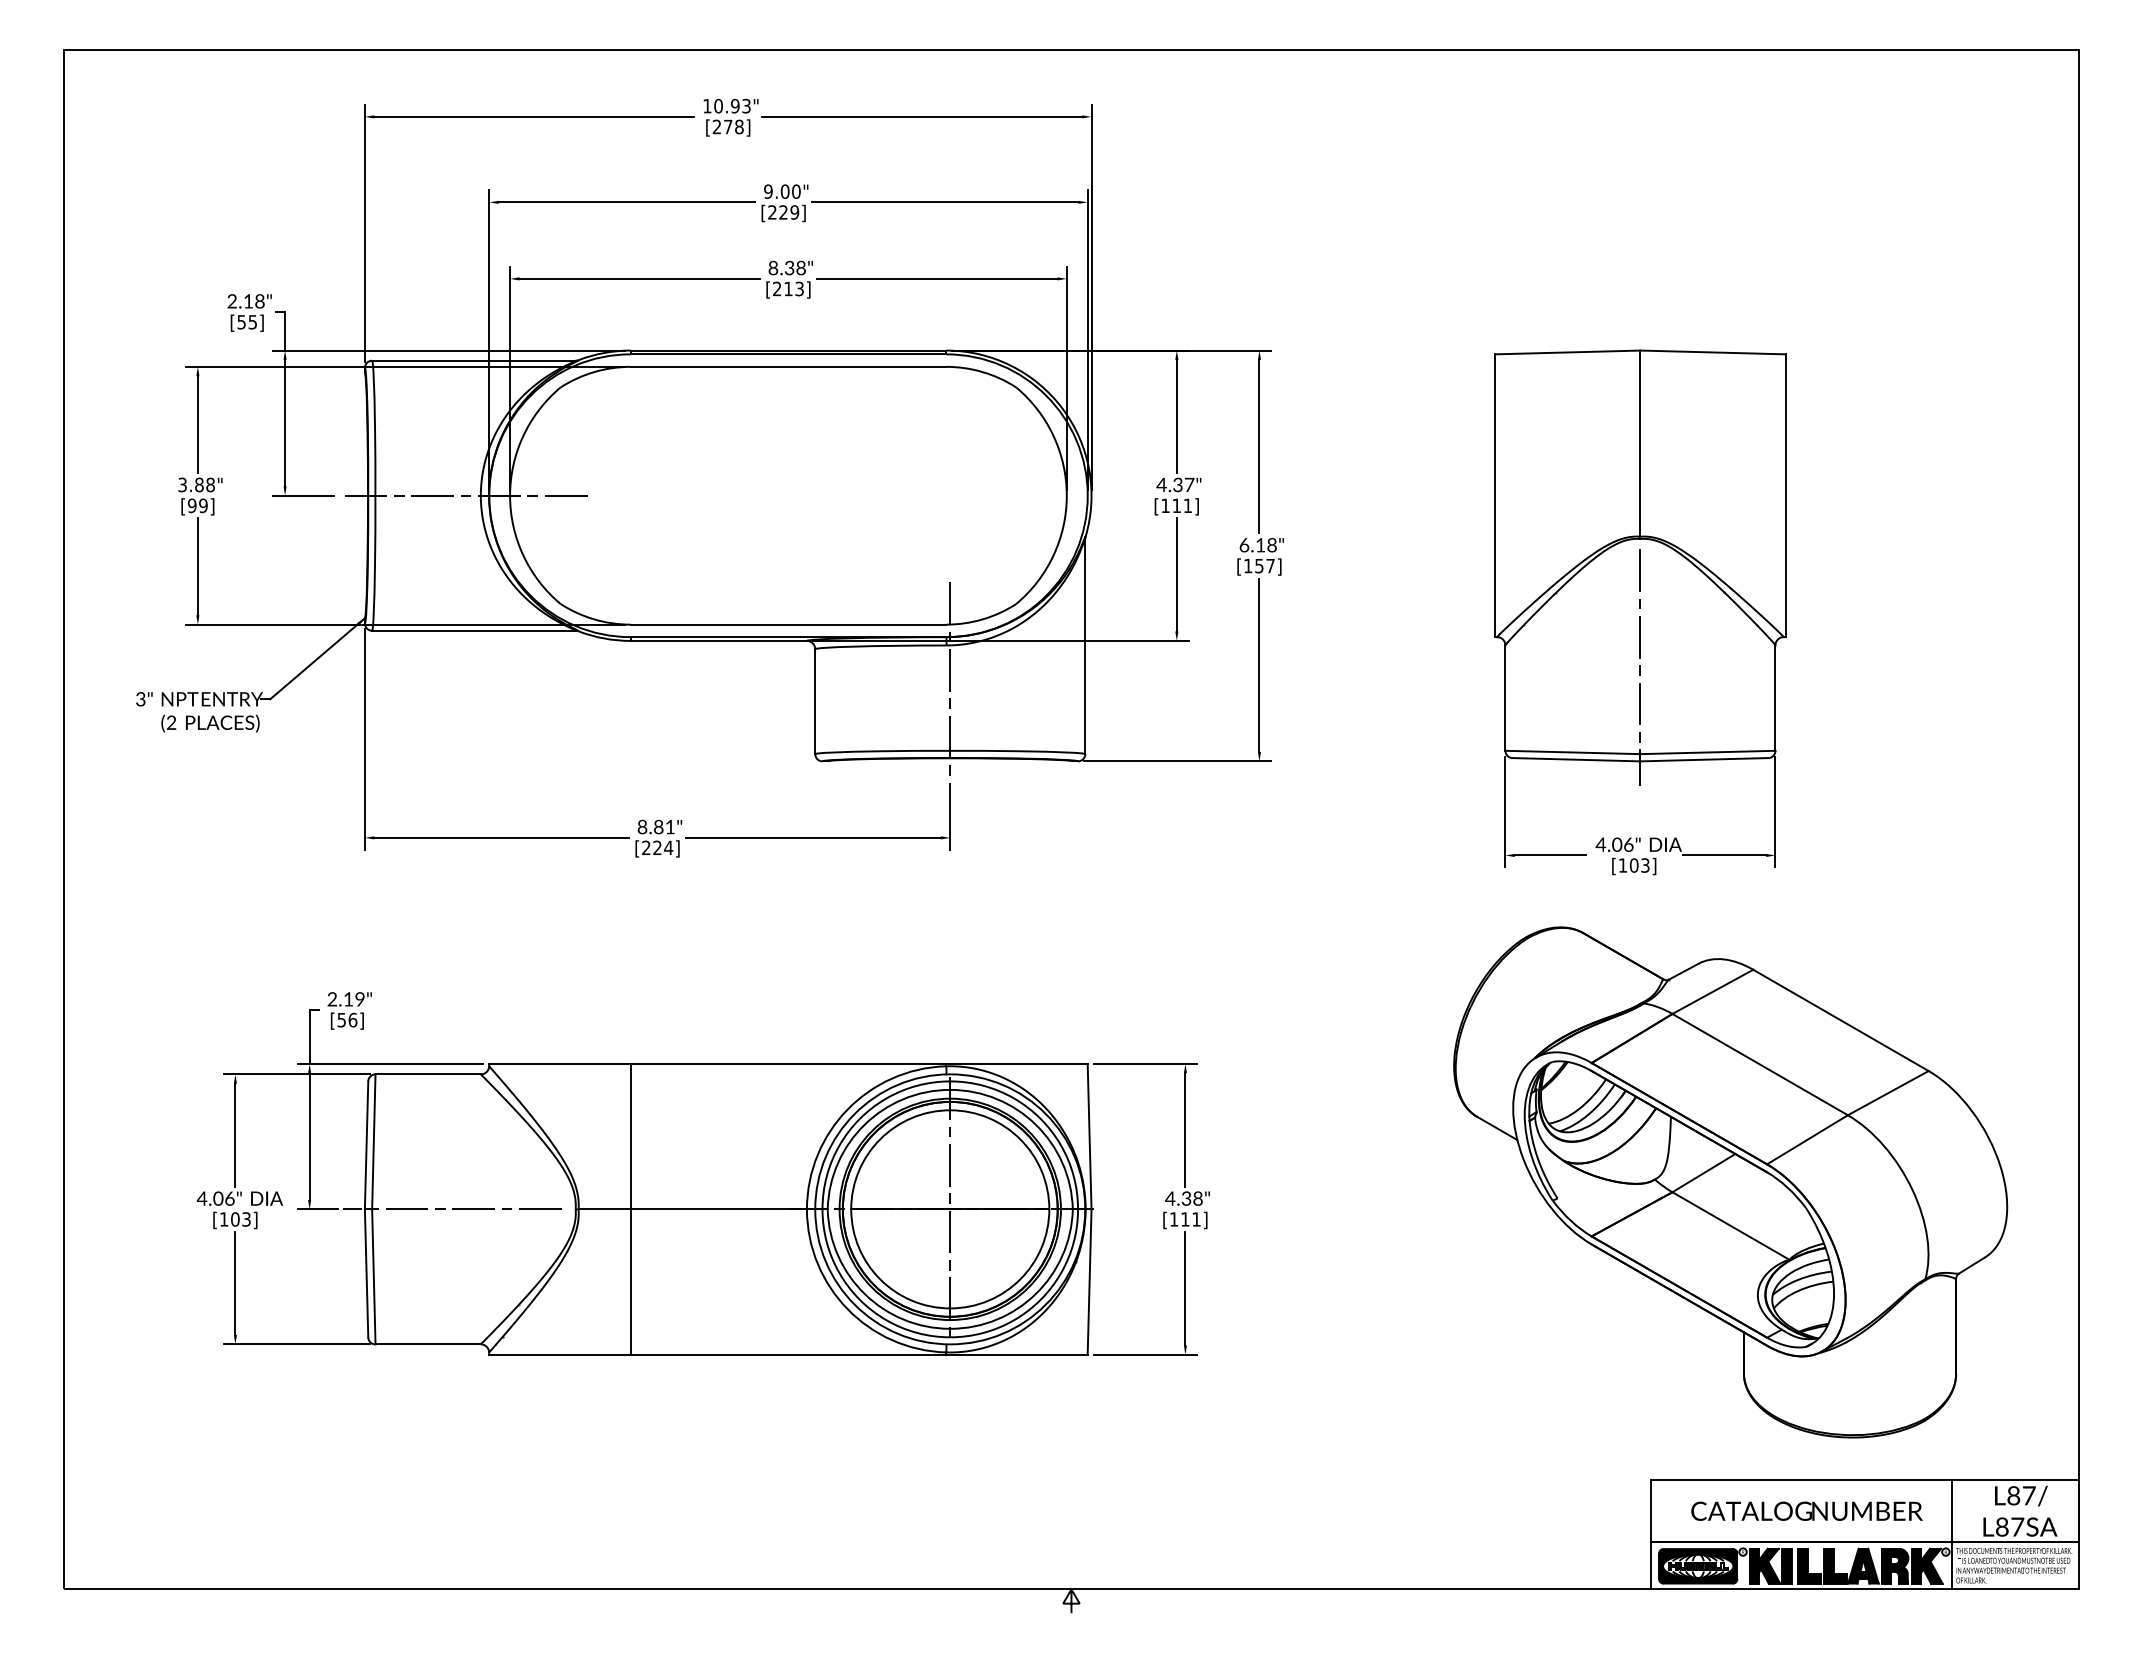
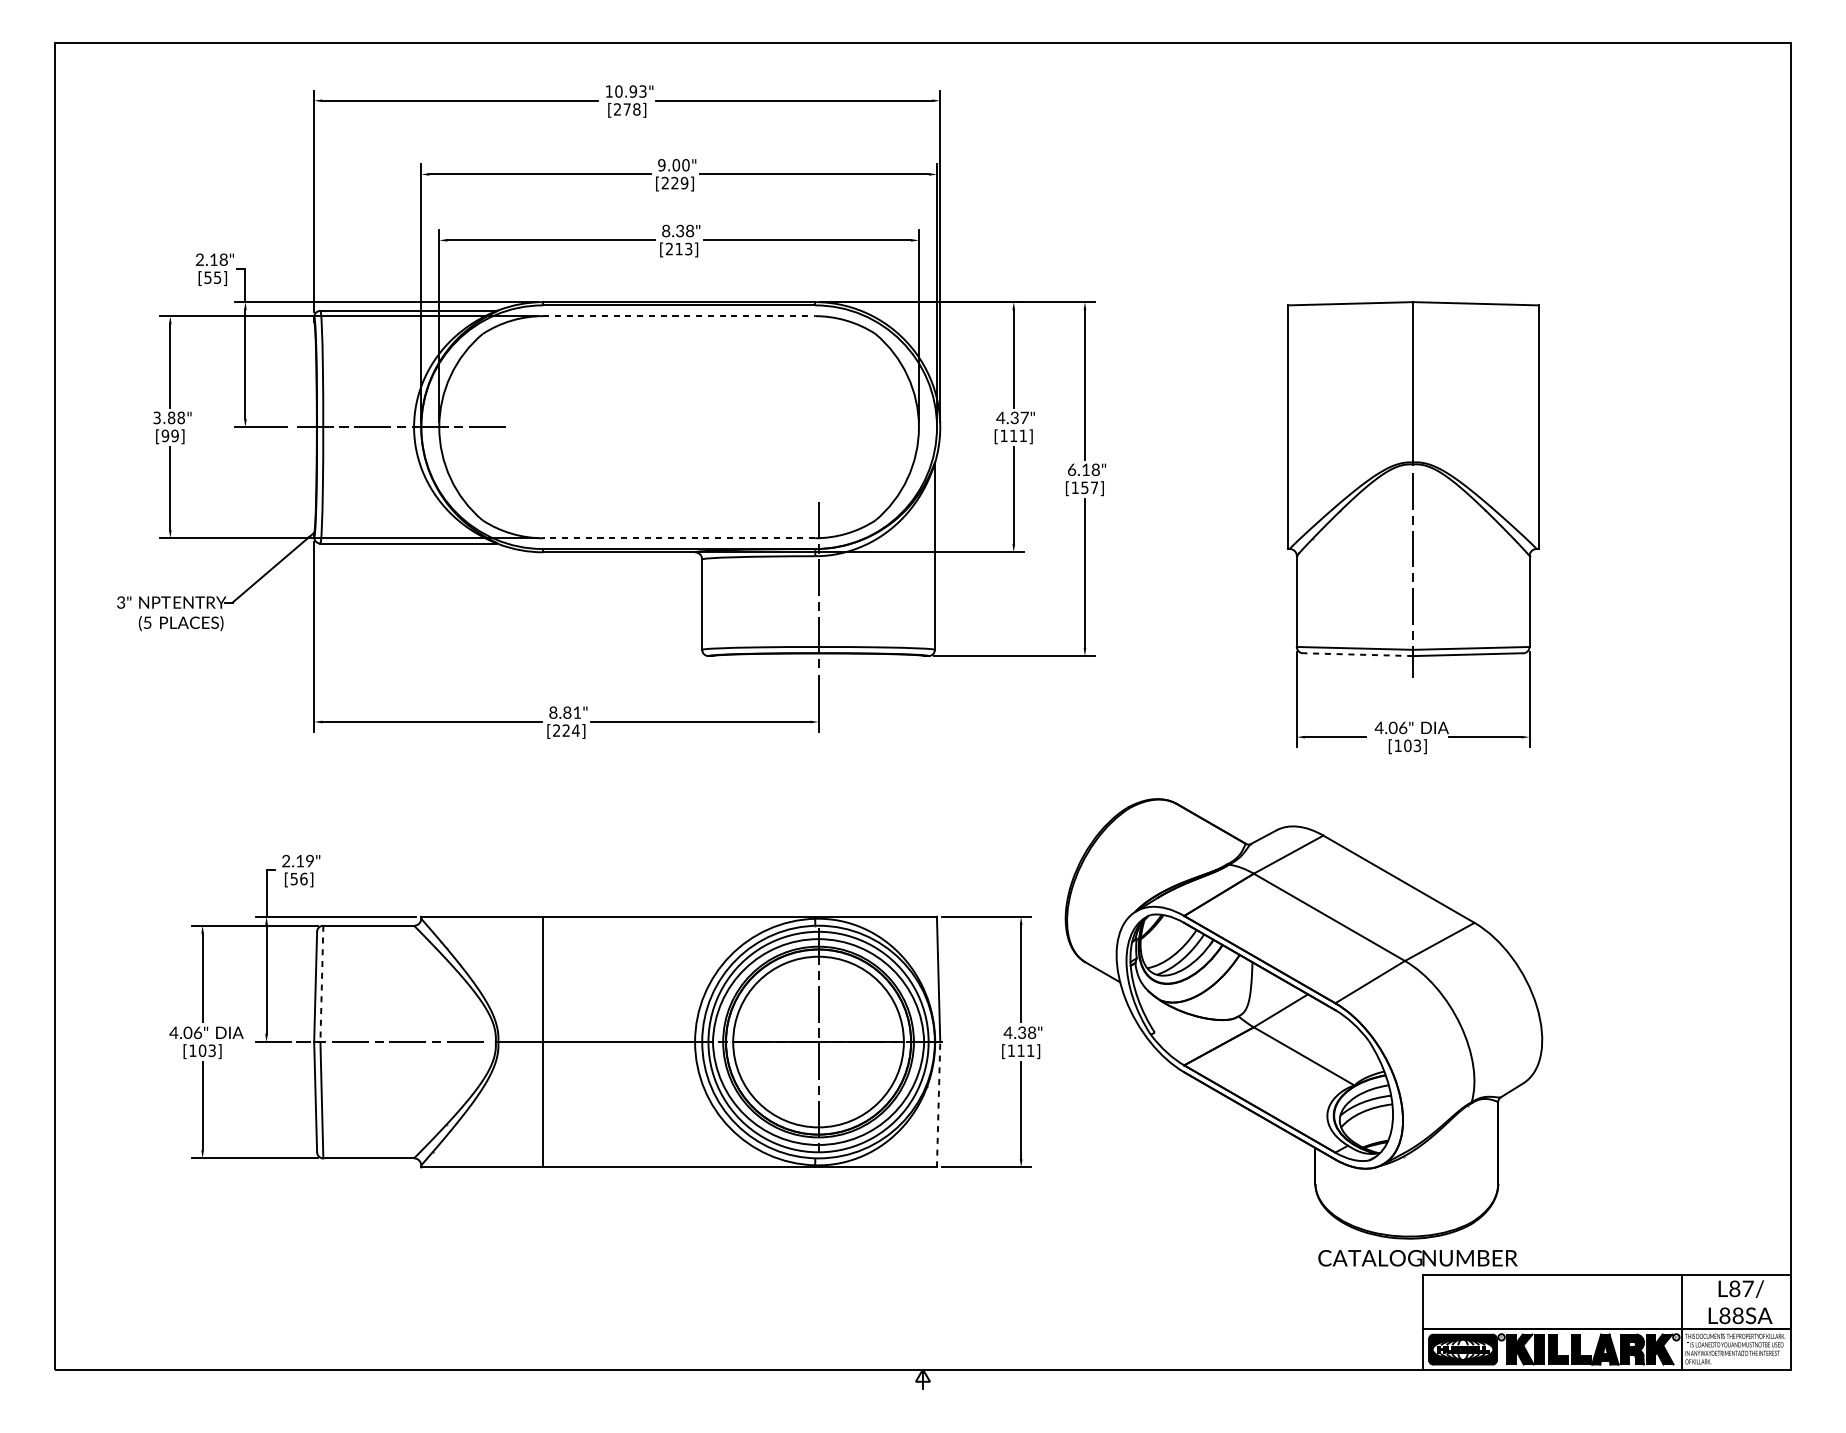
line: (788, 366) -> (679, 315), solid -> dashed
line: (788, 624) -> (679, 538), solid -> dashed
text: (171, 722) -> (147, 622), (2 -> (5
line: (1575, 759) -> (1357, 654), solid -> dashed
line: (373, 1141) -> (321, 983), solid -> dashed
part: (1730, 1182) -> (1303, 1018), moved
line: (1089, 1282) -> (938, 1105), solid -> dashed
text: (1806, 1510) -> (1417, 1257), moved
text: (2017, 1526) -> (1738, 1315), L87SA -> L88SA

